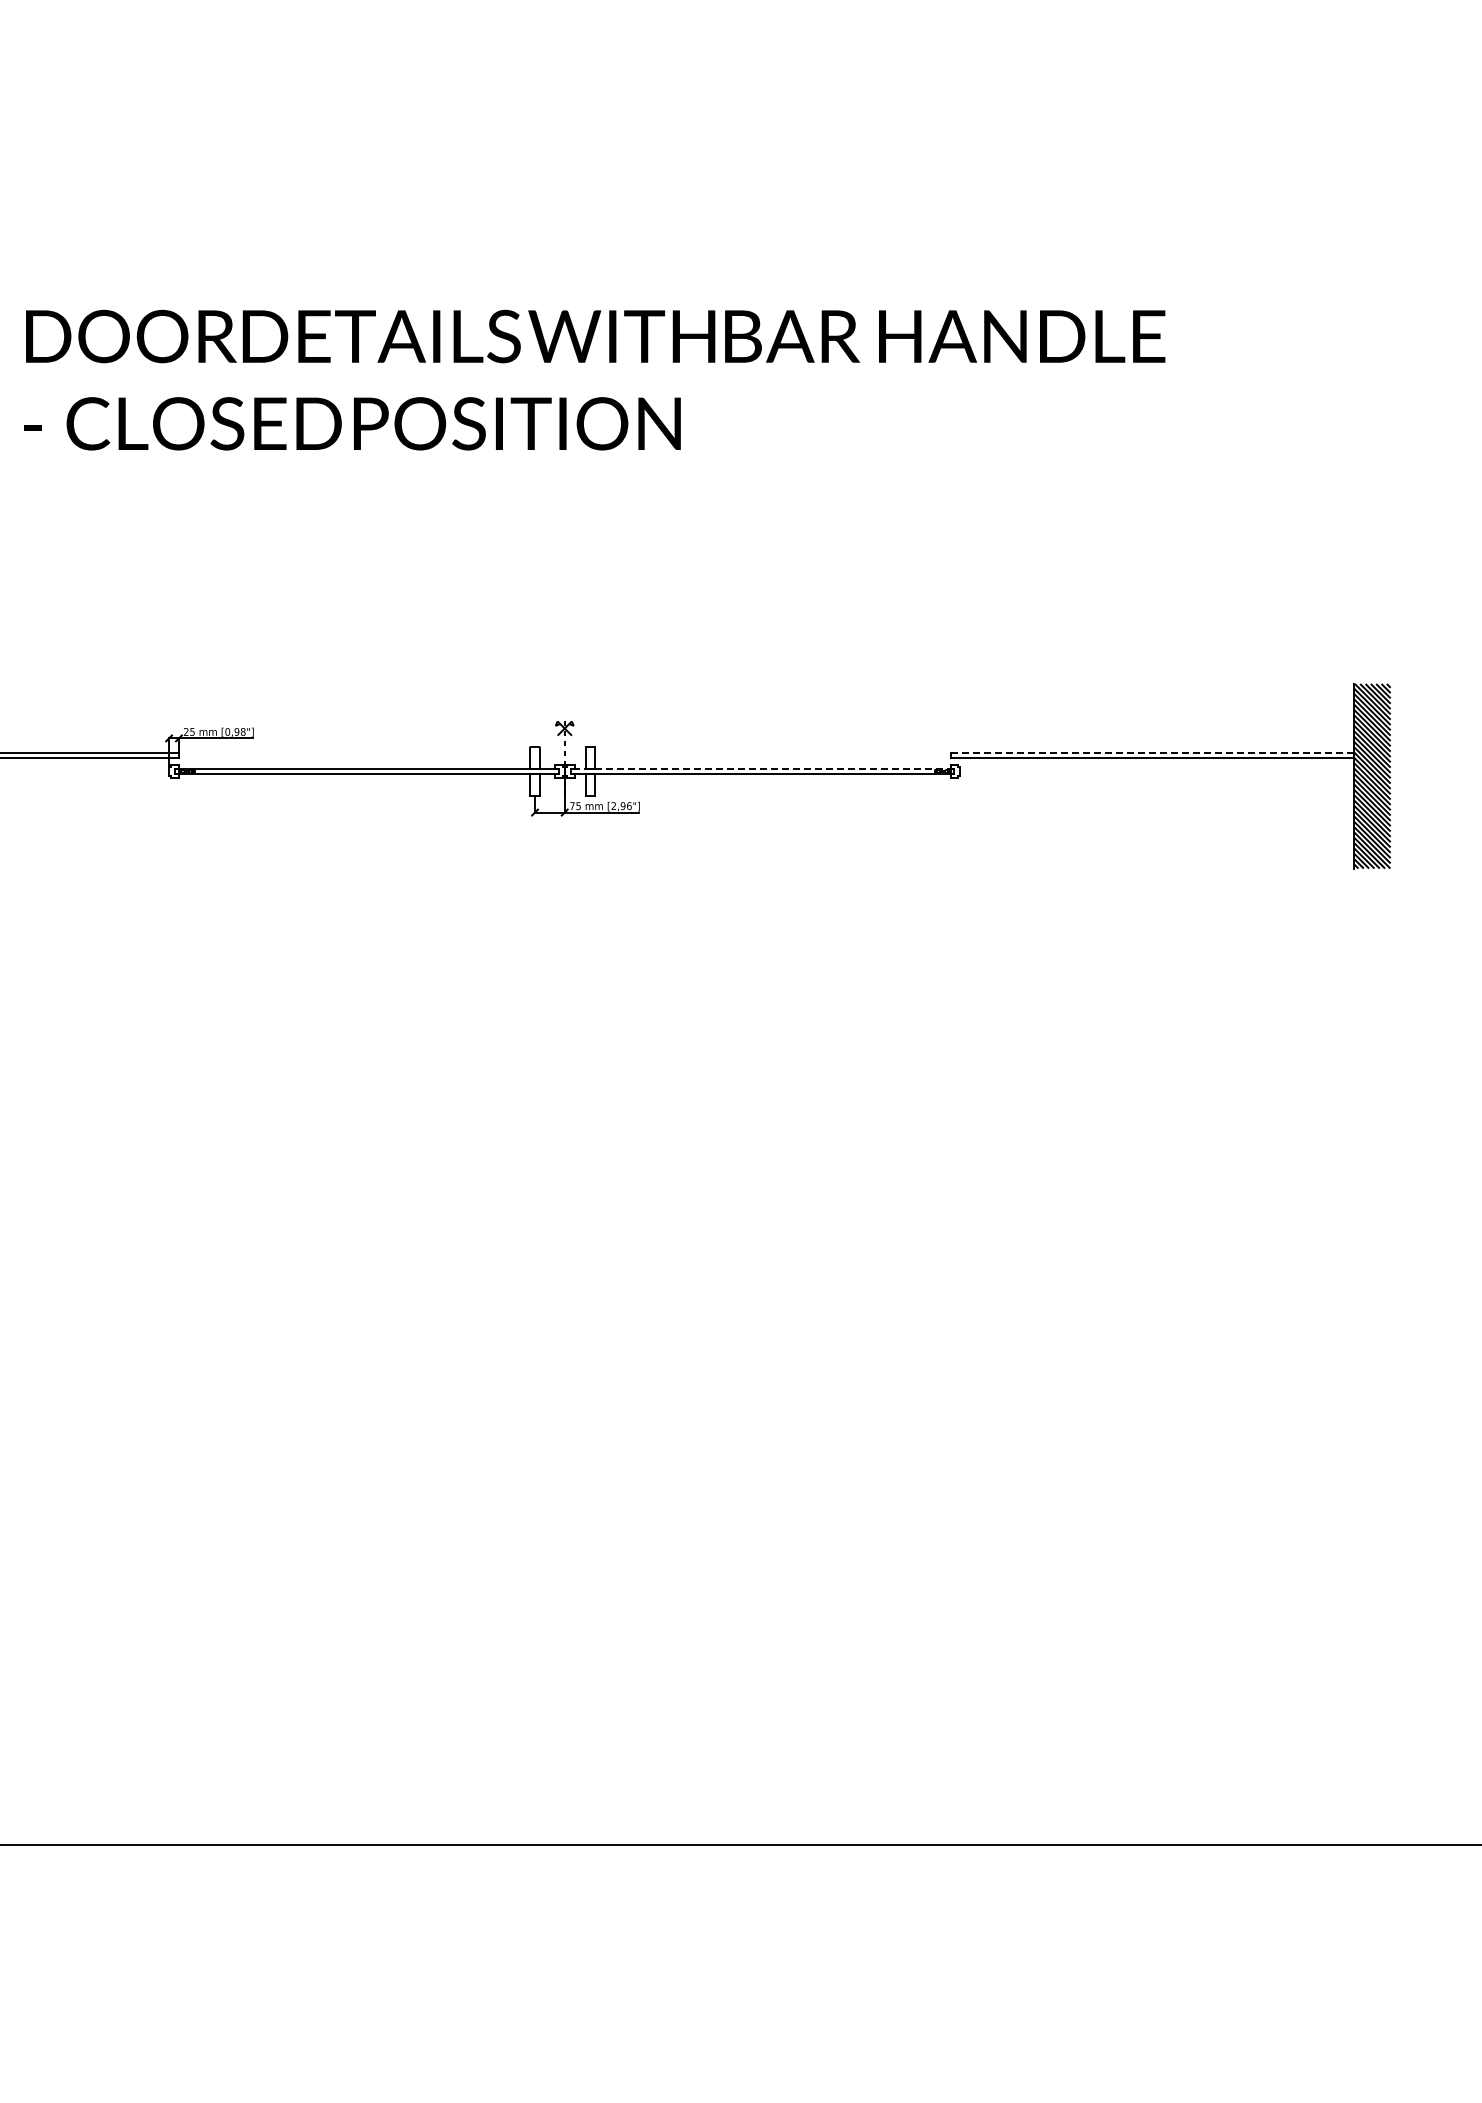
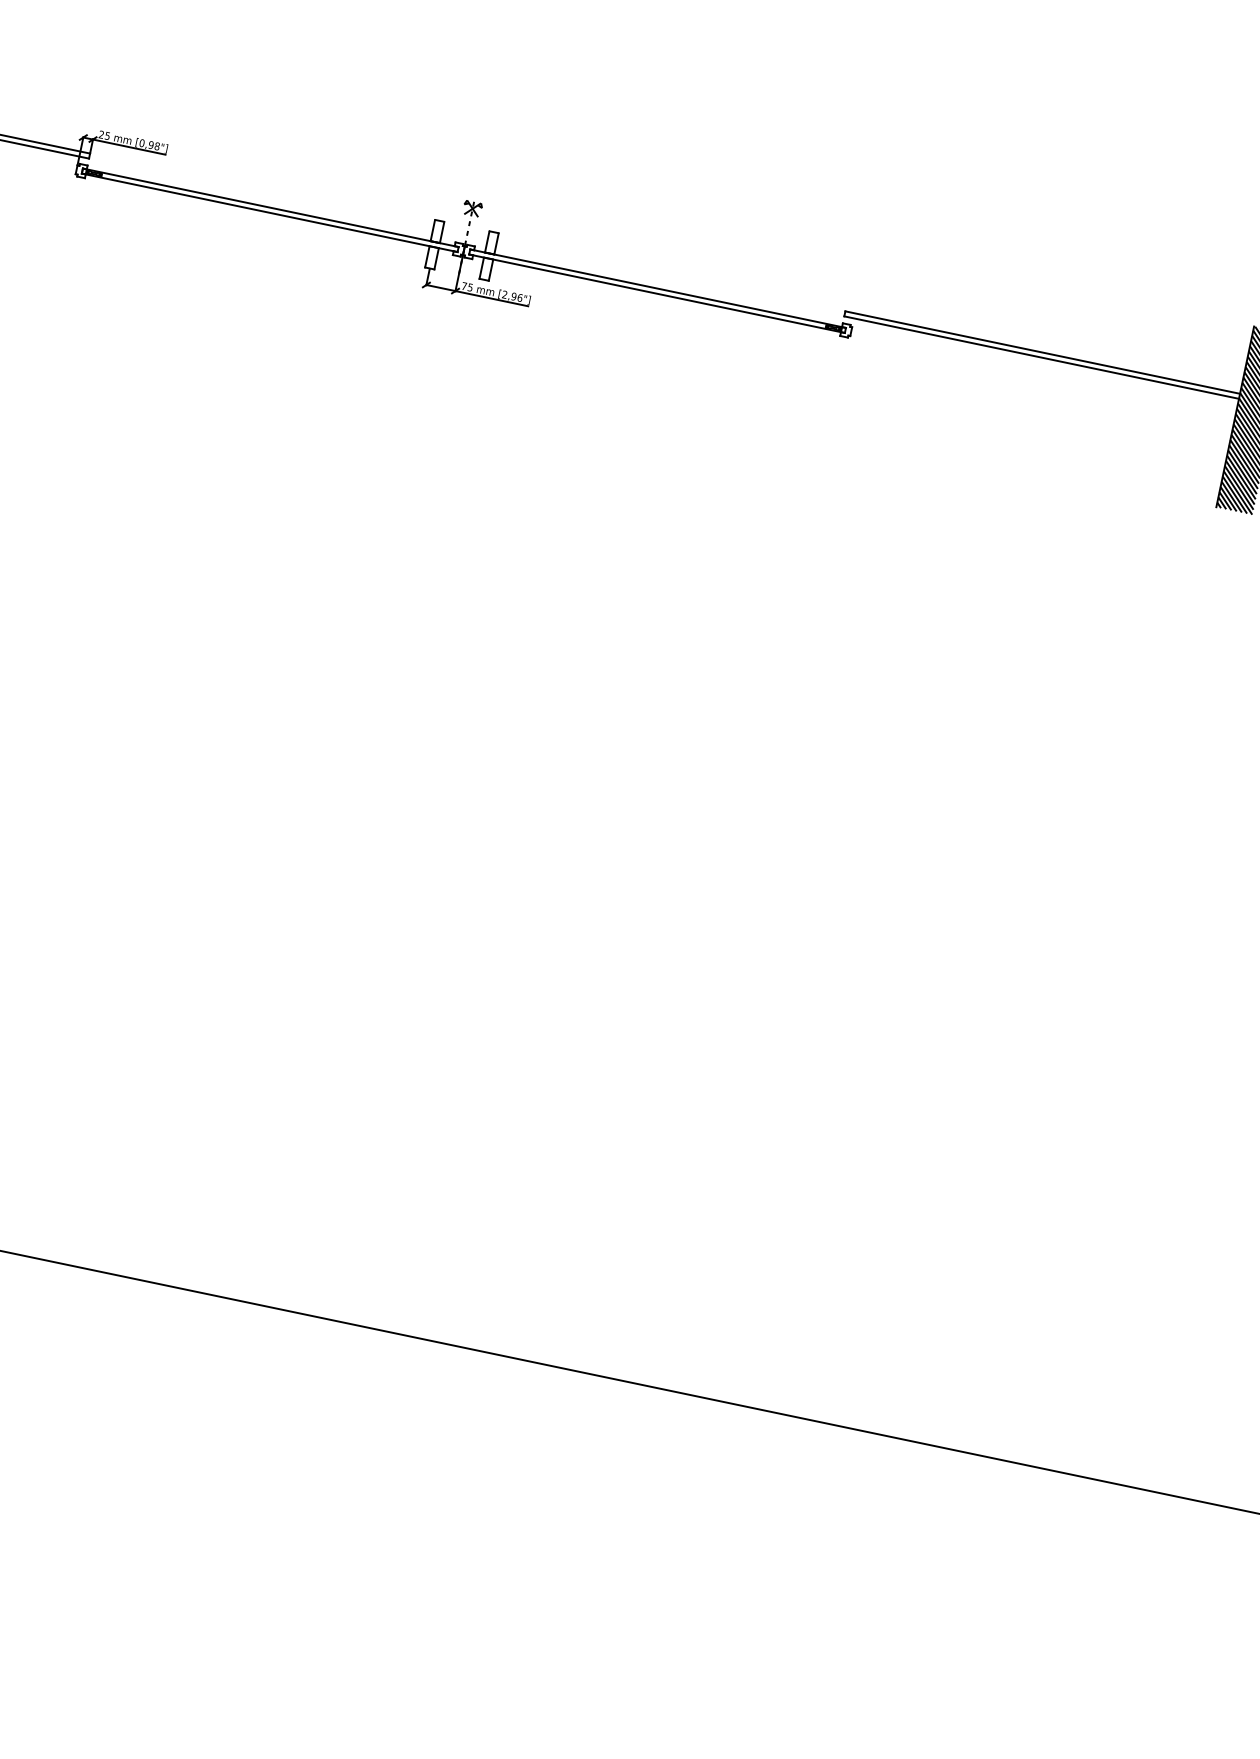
line: (1152, 752) -> (1043, 352), dashed -> solid
line: (762, 768) -> (658, 288), dashed -> solid

